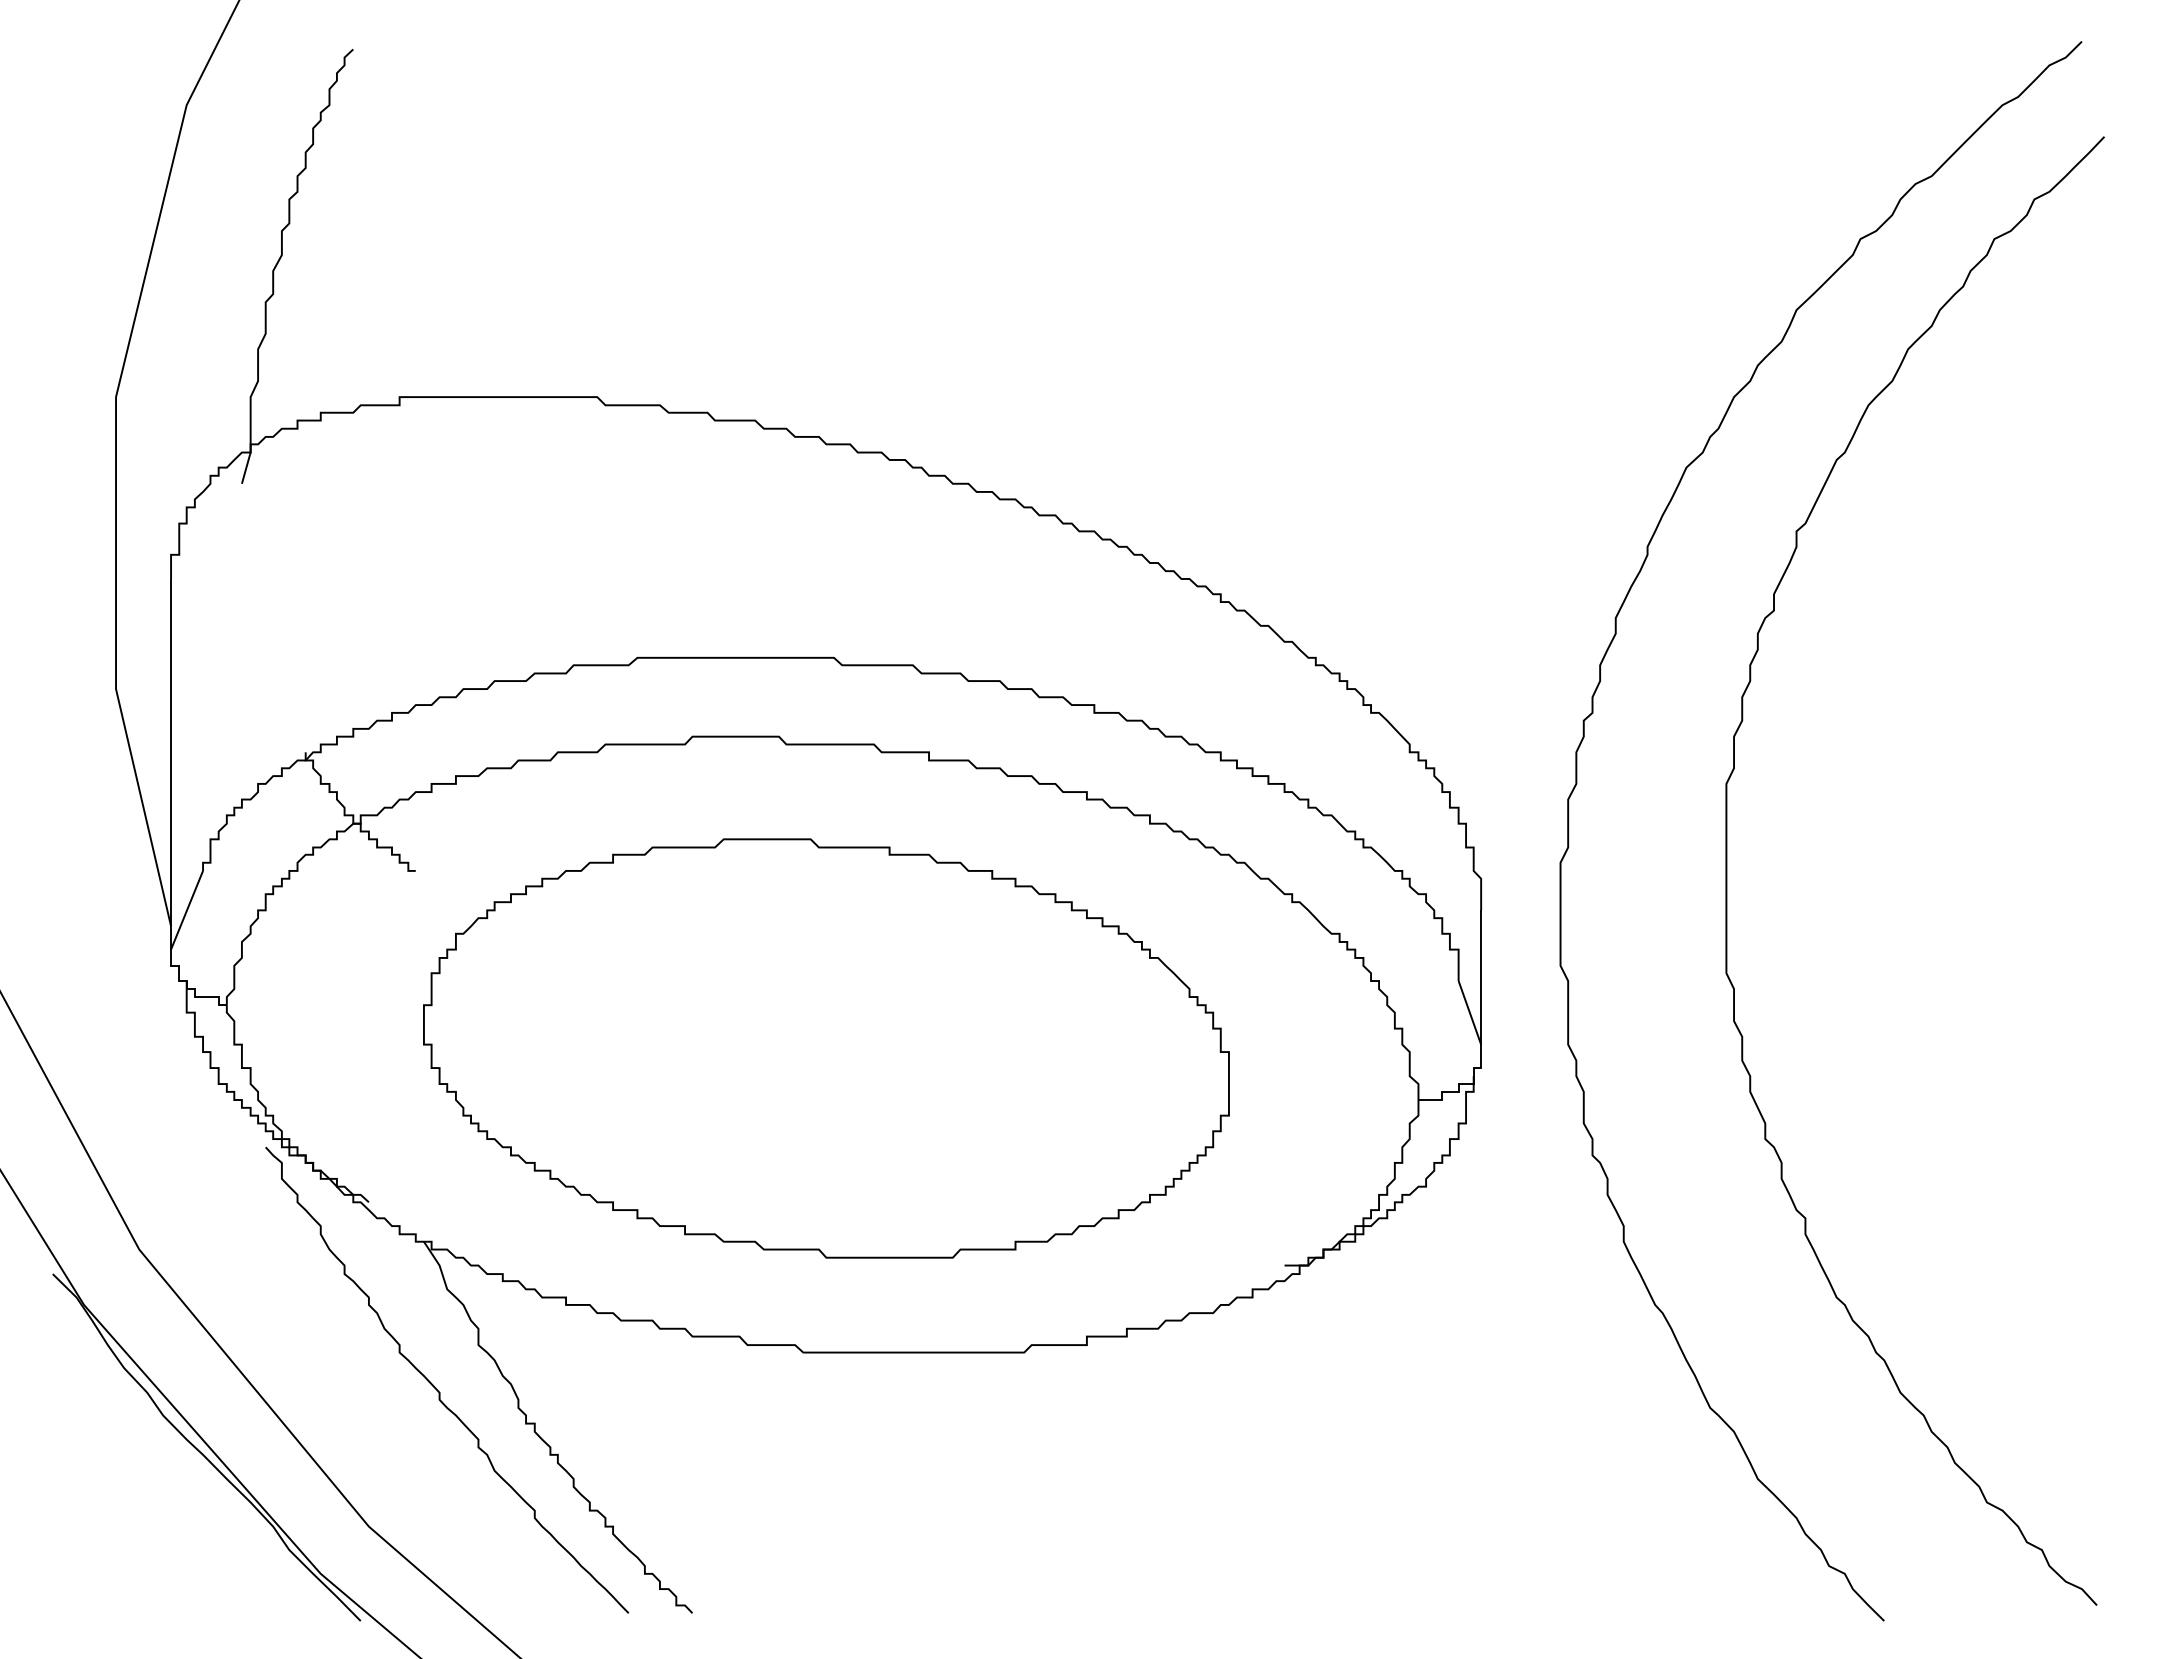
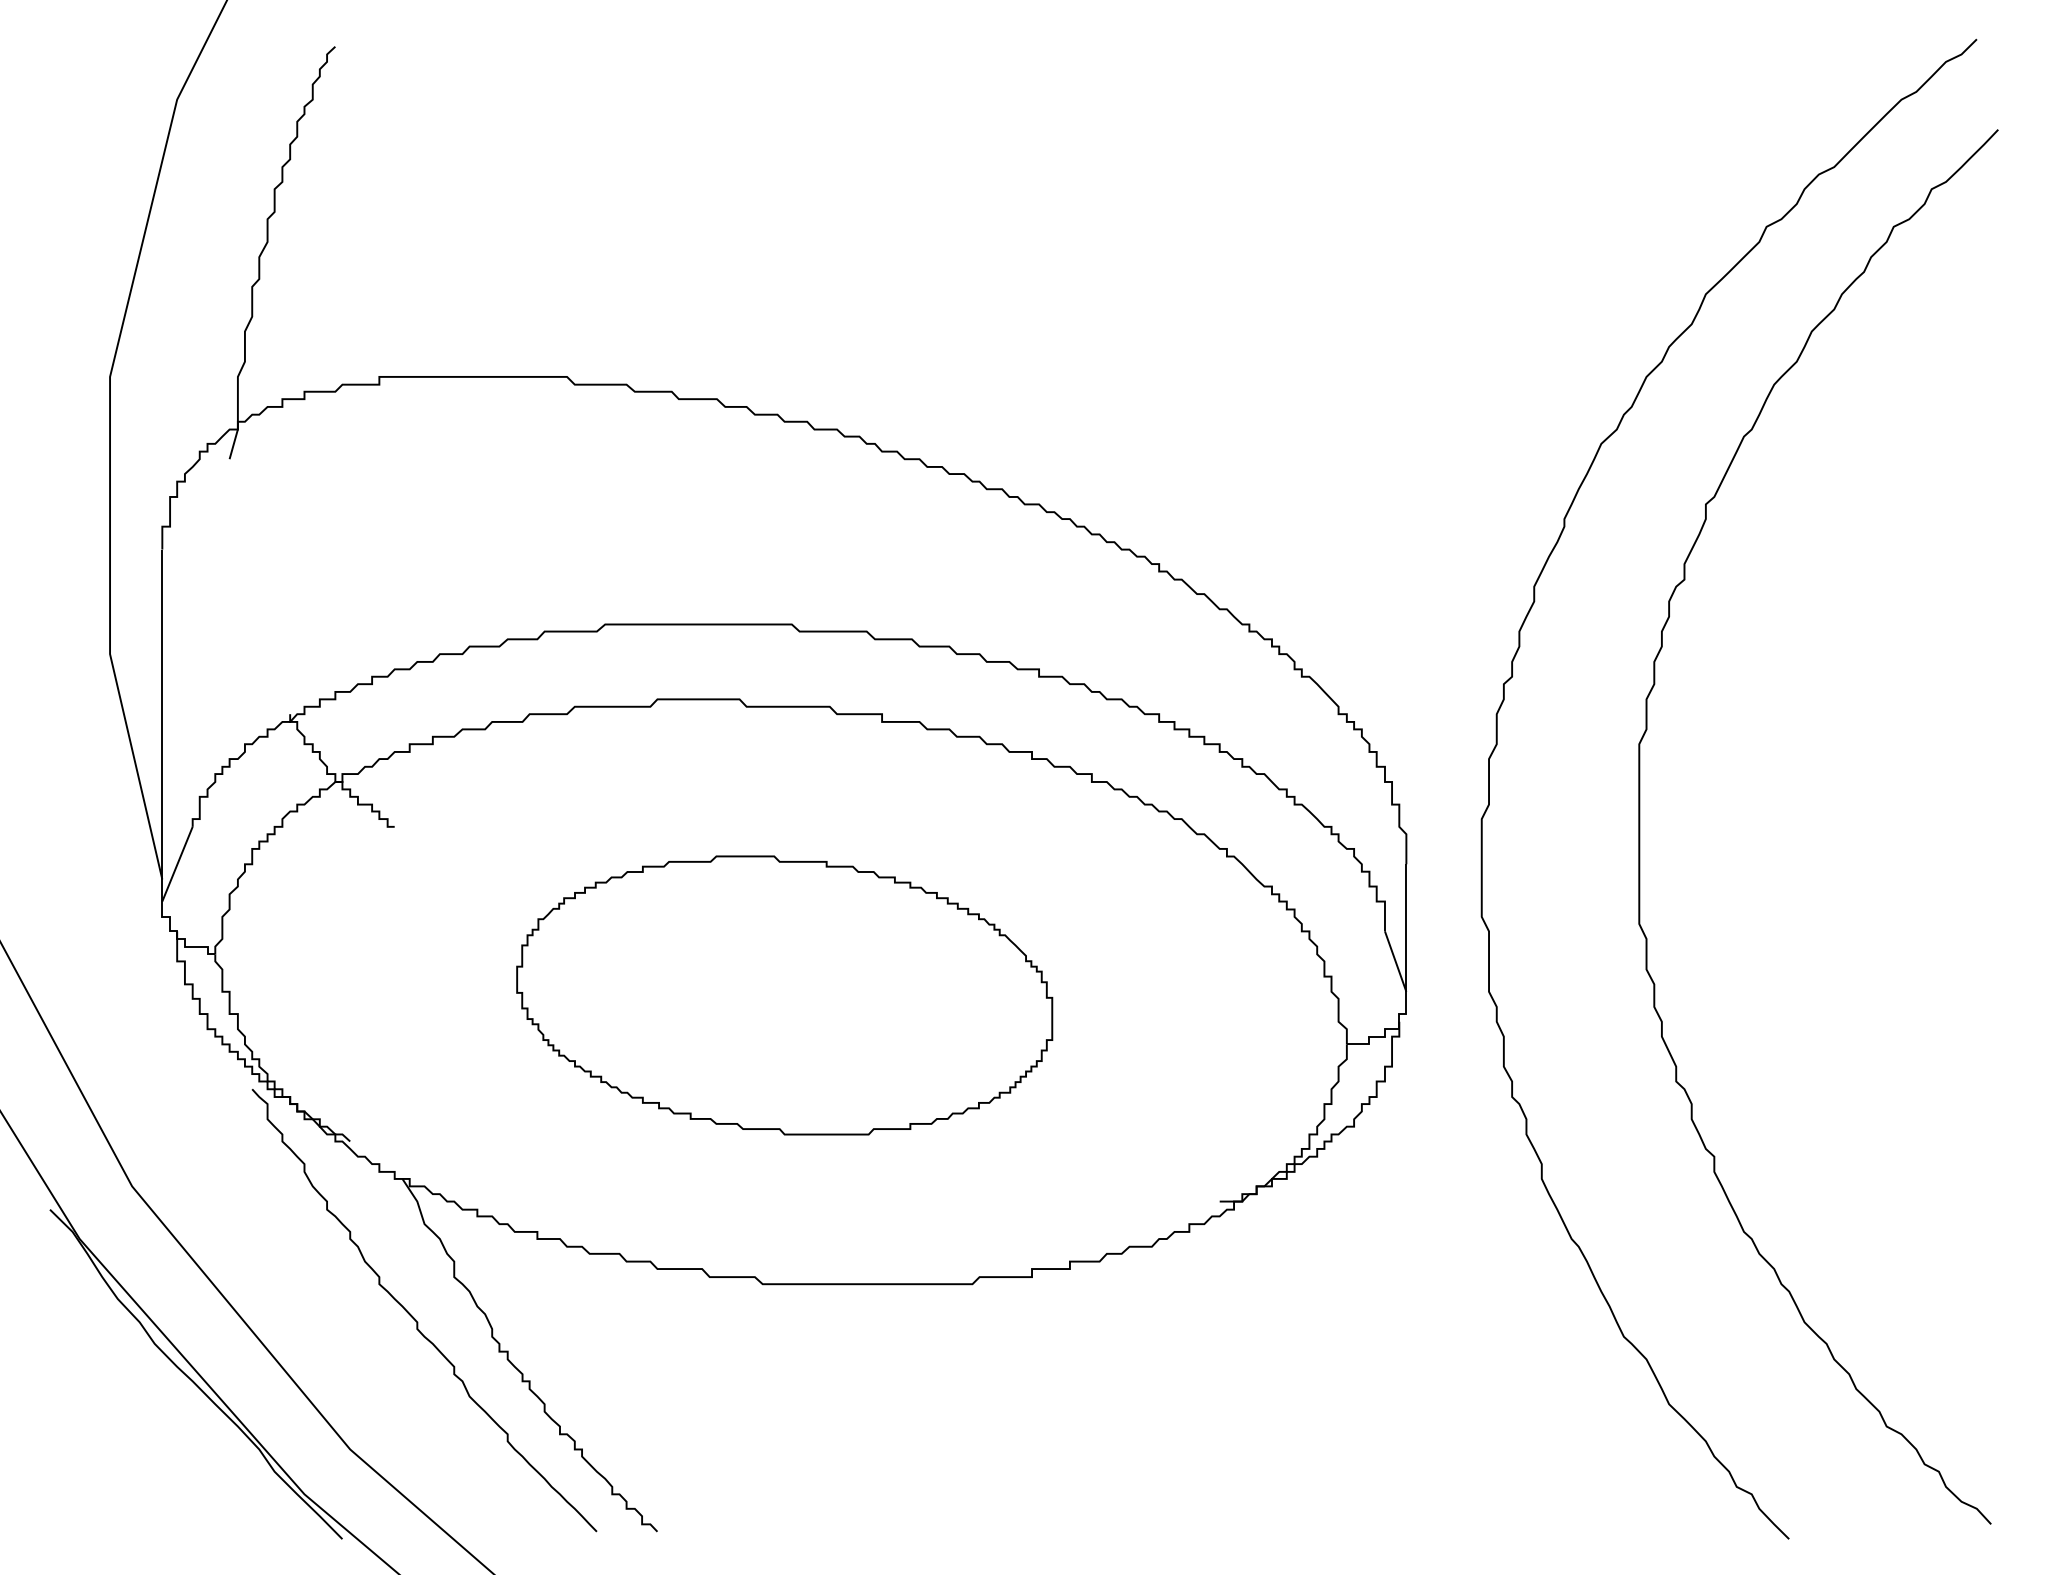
part: (826, 1048) -> (784, 995), size x0.7

